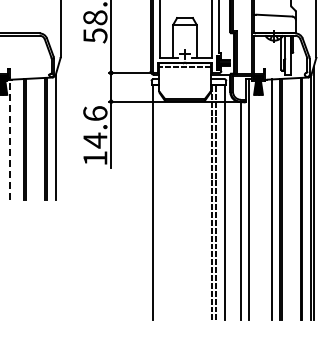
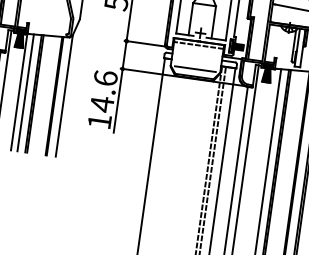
line: (184, 91) -> (195, 69), added
line: (9, 139) -> (19, 91), dashed -> solid
line: (16, 139) -> (25, 92), added

